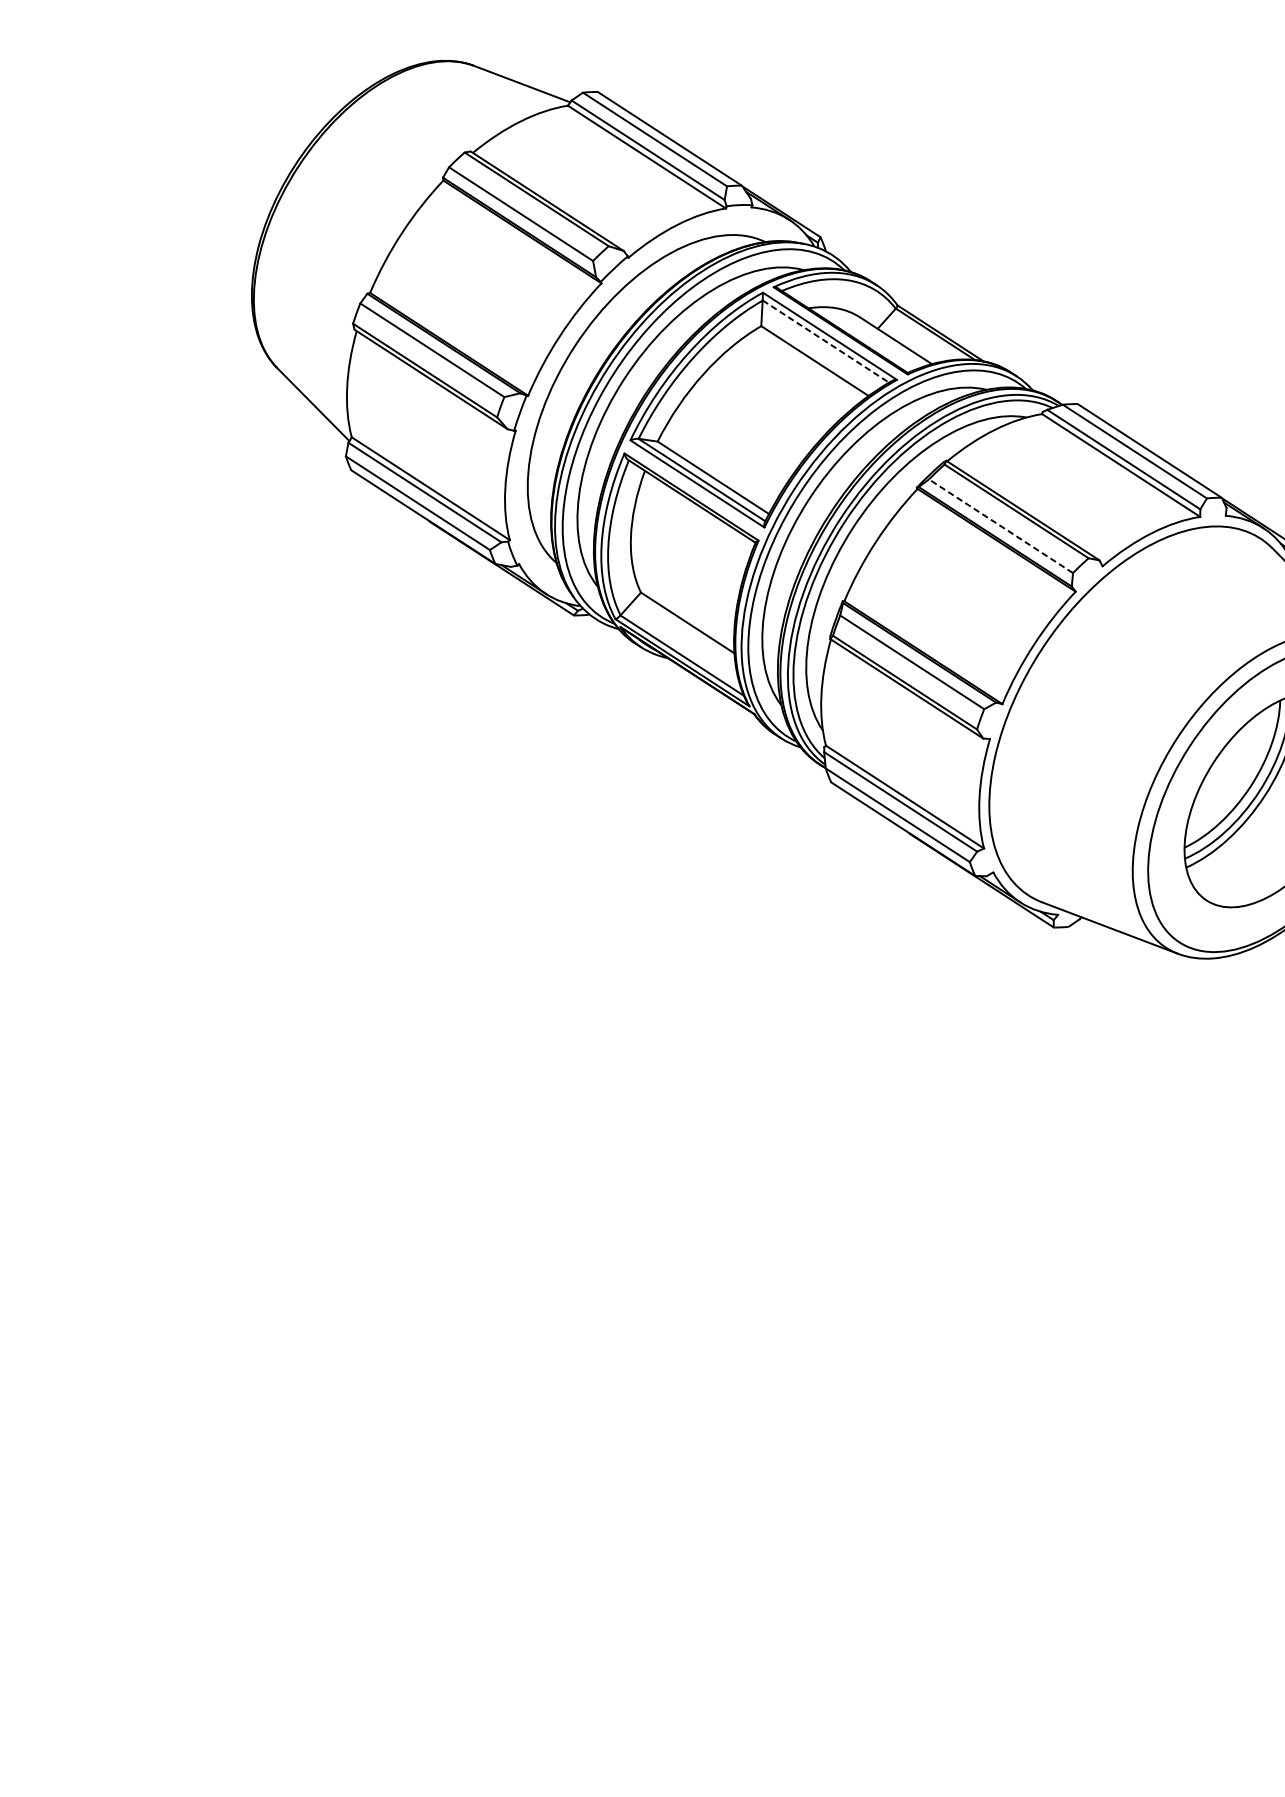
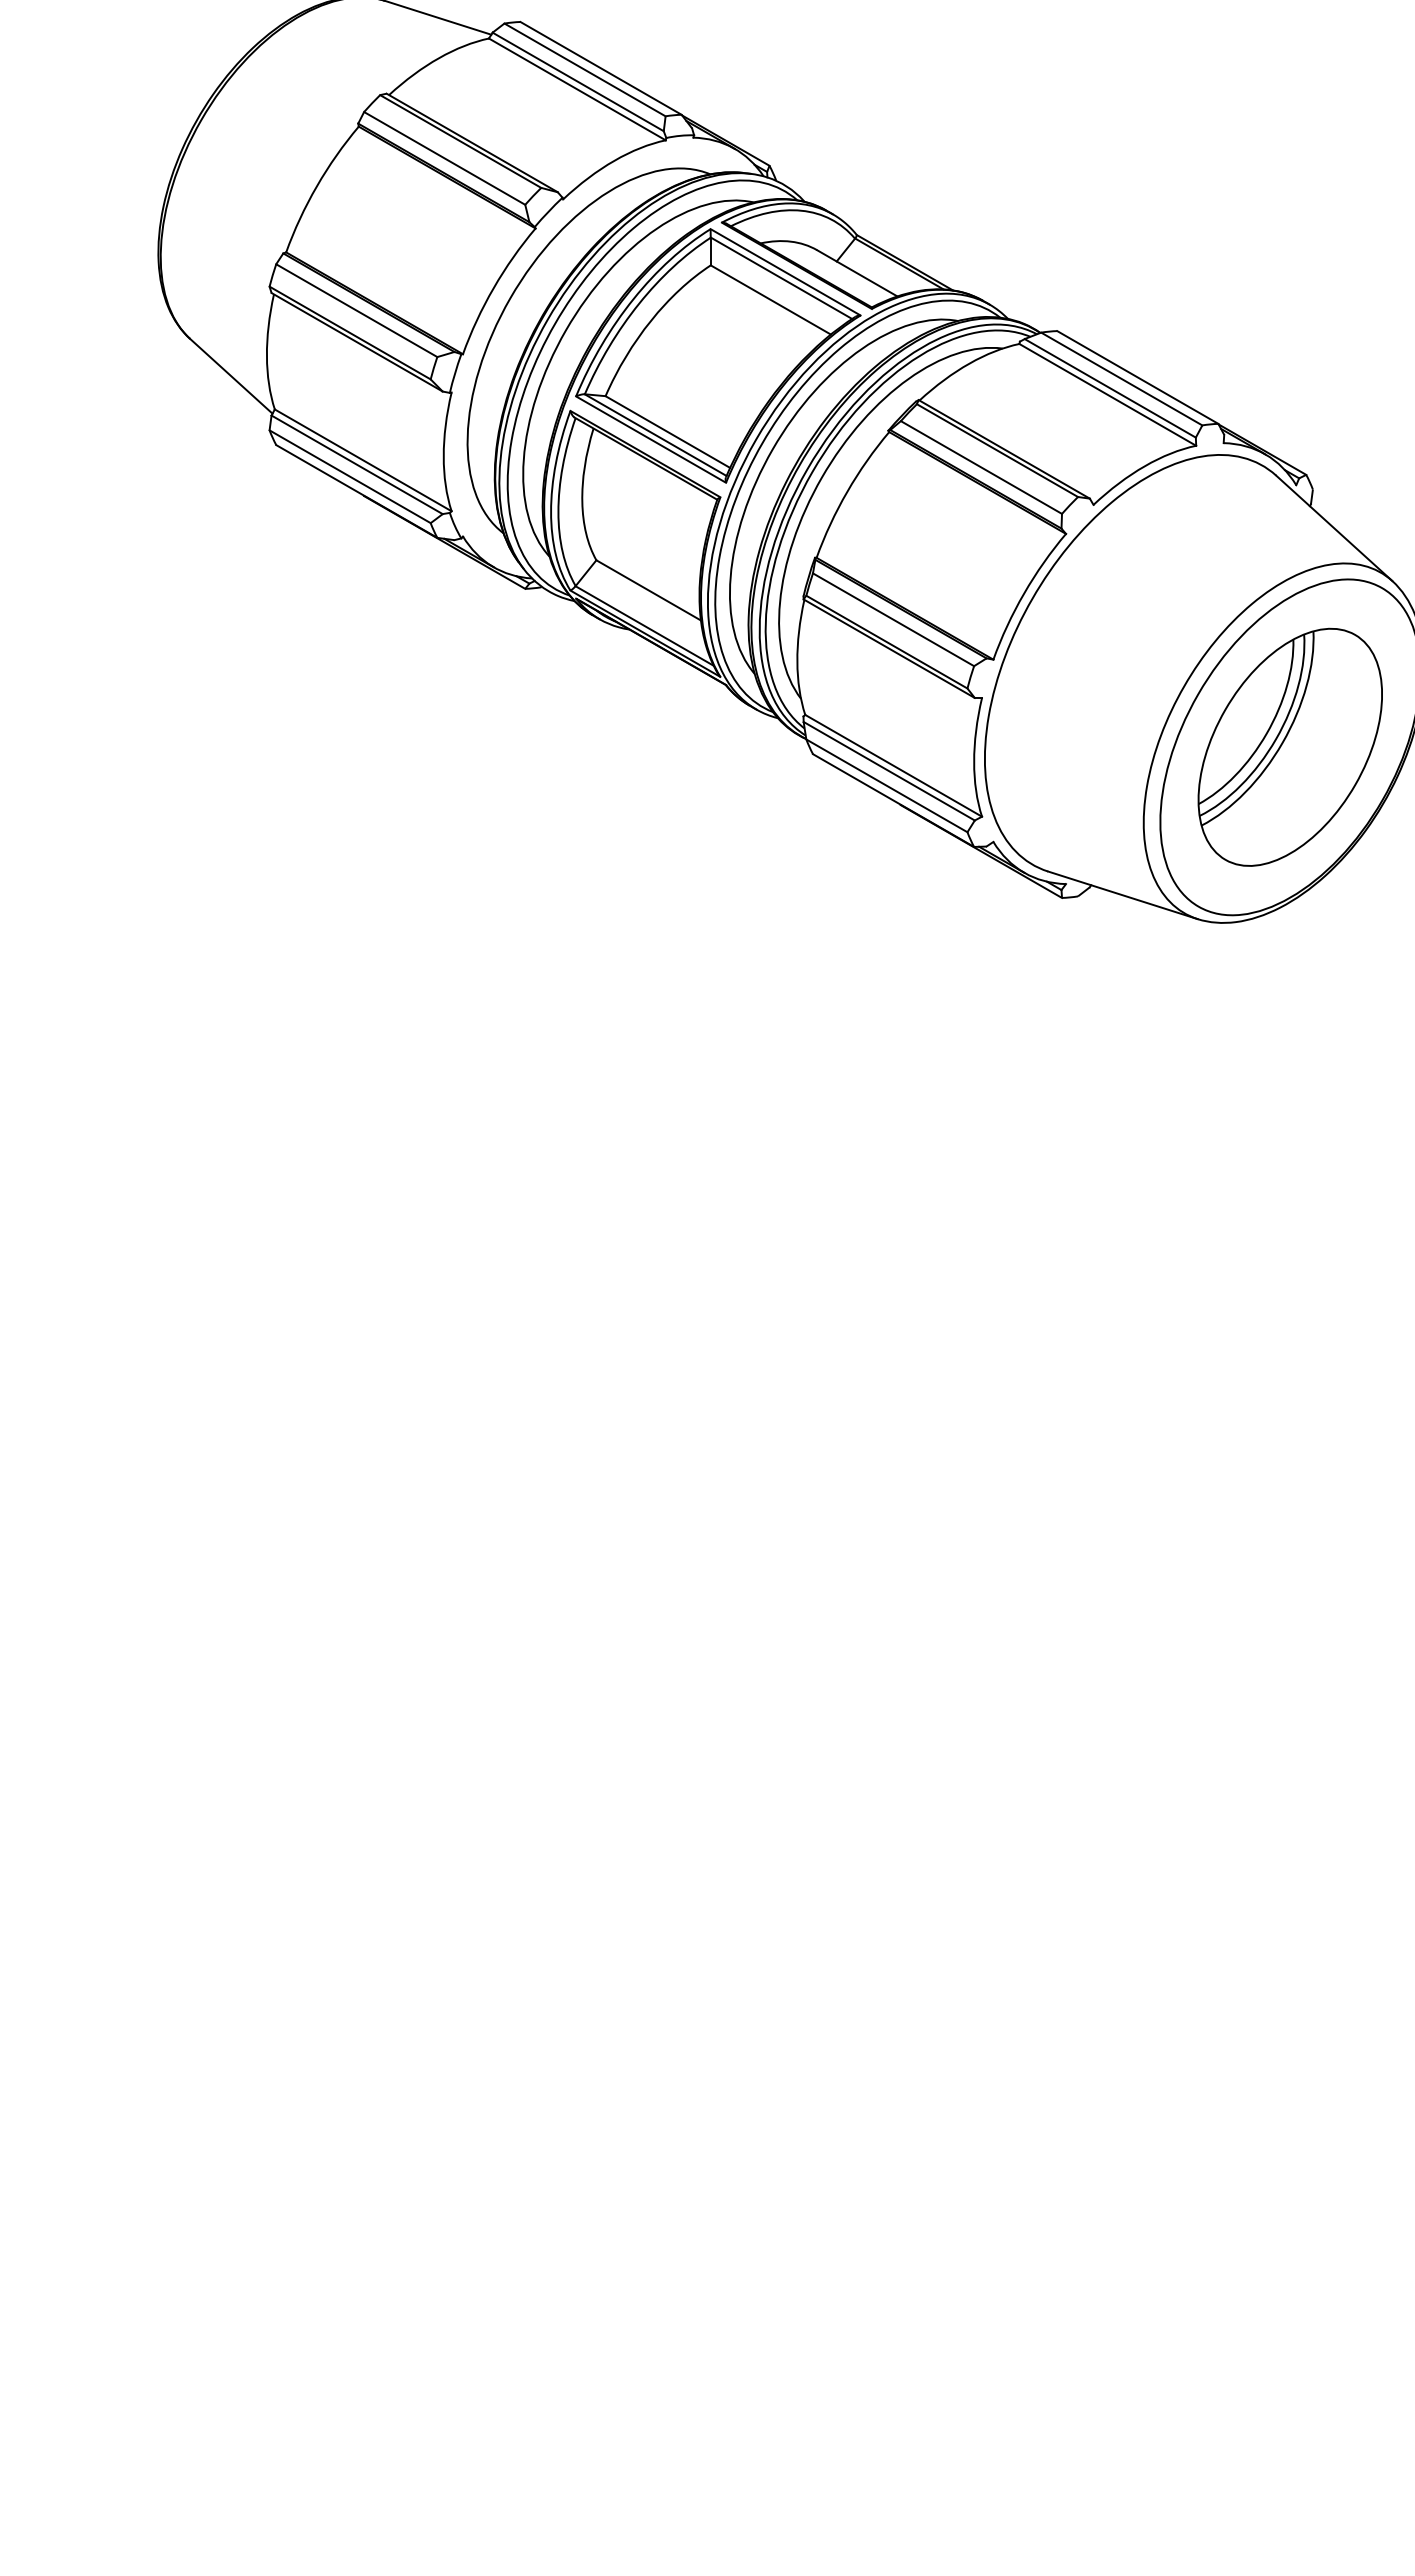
line: (825, 341) -> (781, 278), dashed -> solid
line: (1001, 526) -> (981, 467), dashed -> solid

